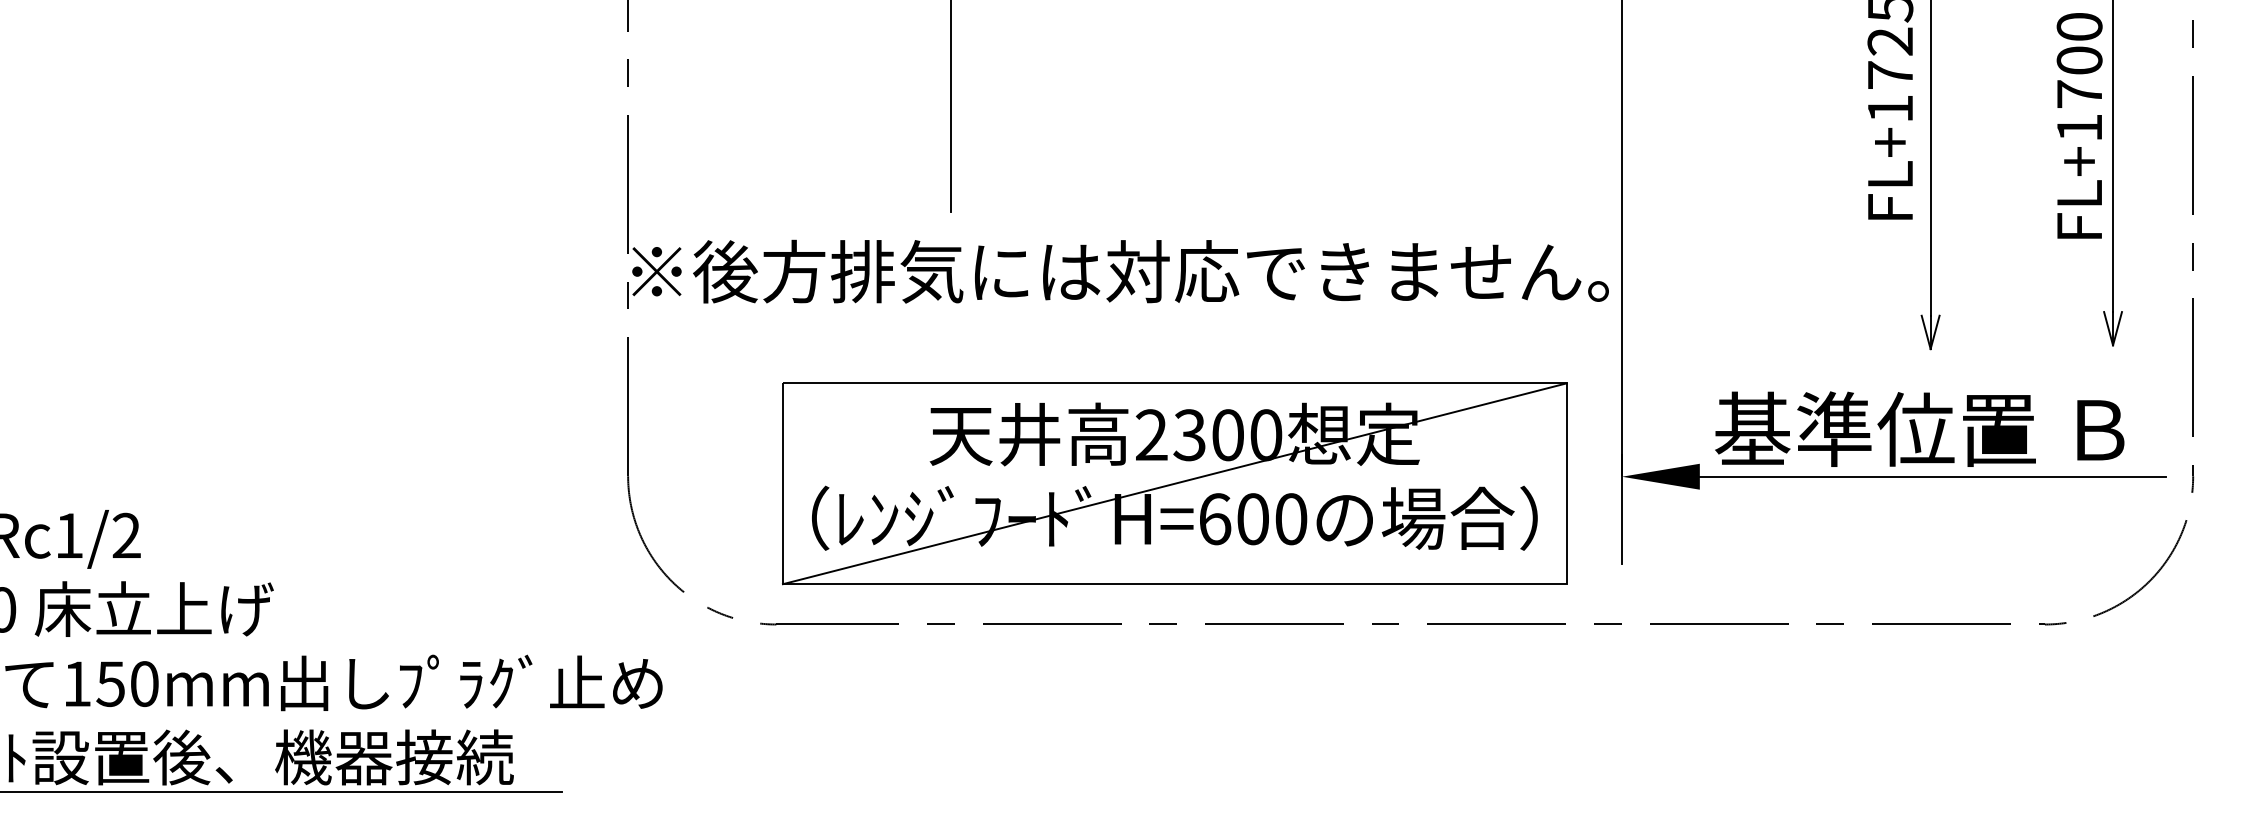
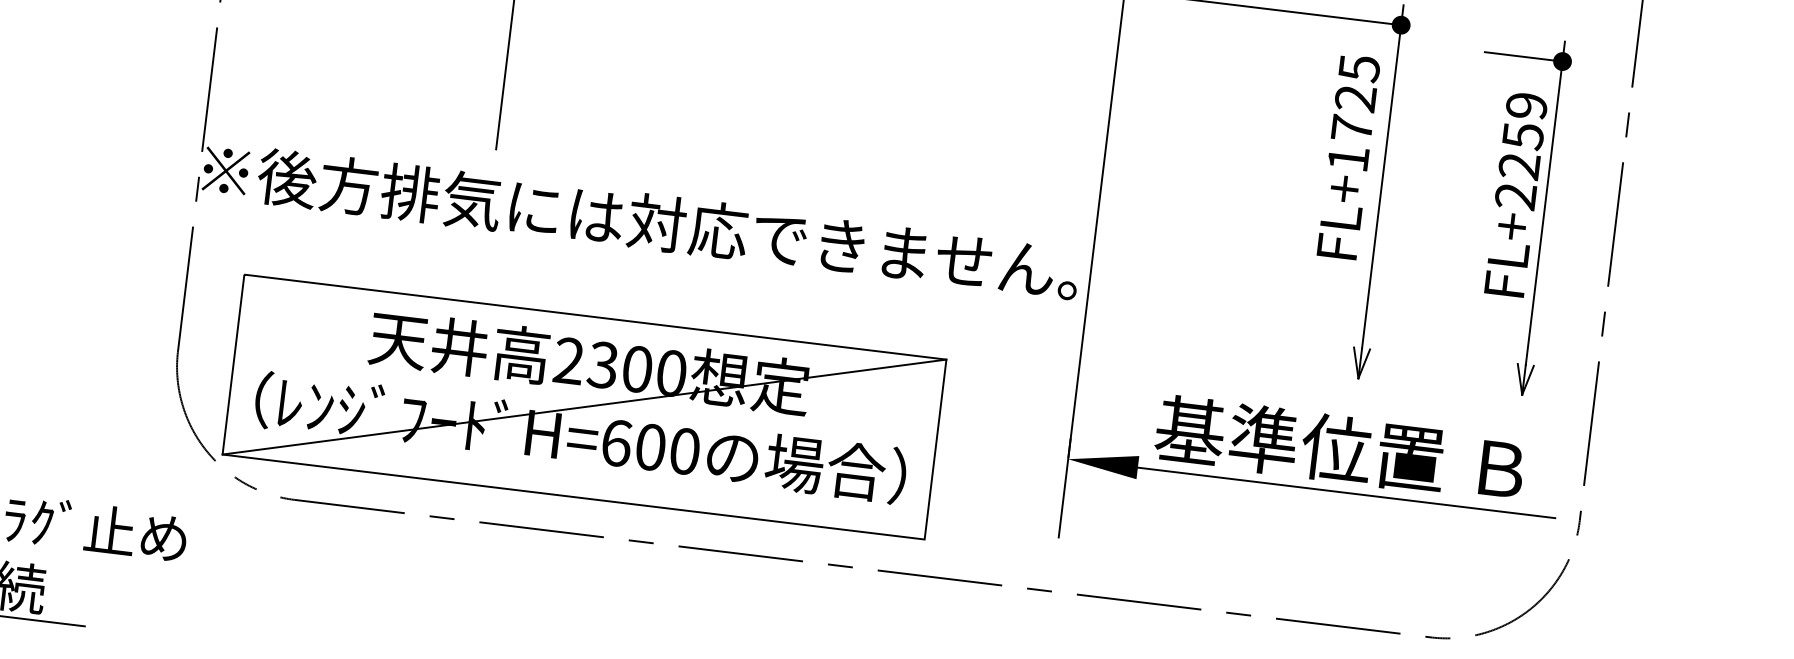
text: (2079, 77) -> (1521, 151), FL+1700 -> FL+2259
part: (1174, 483) -> (584, 406), moved

